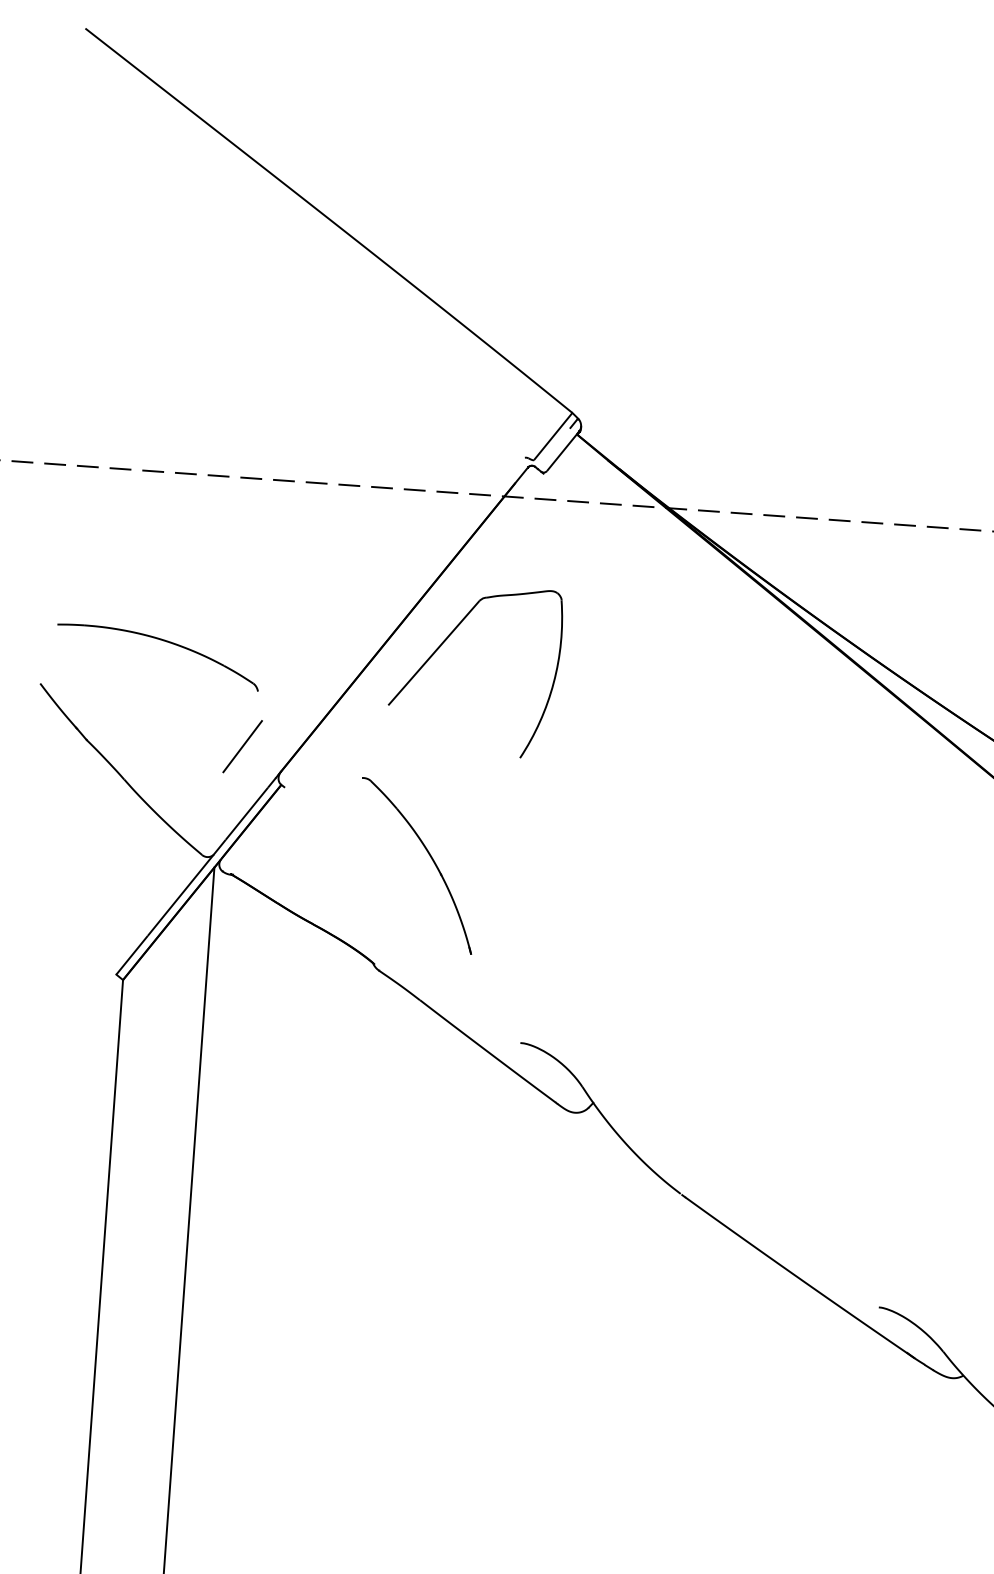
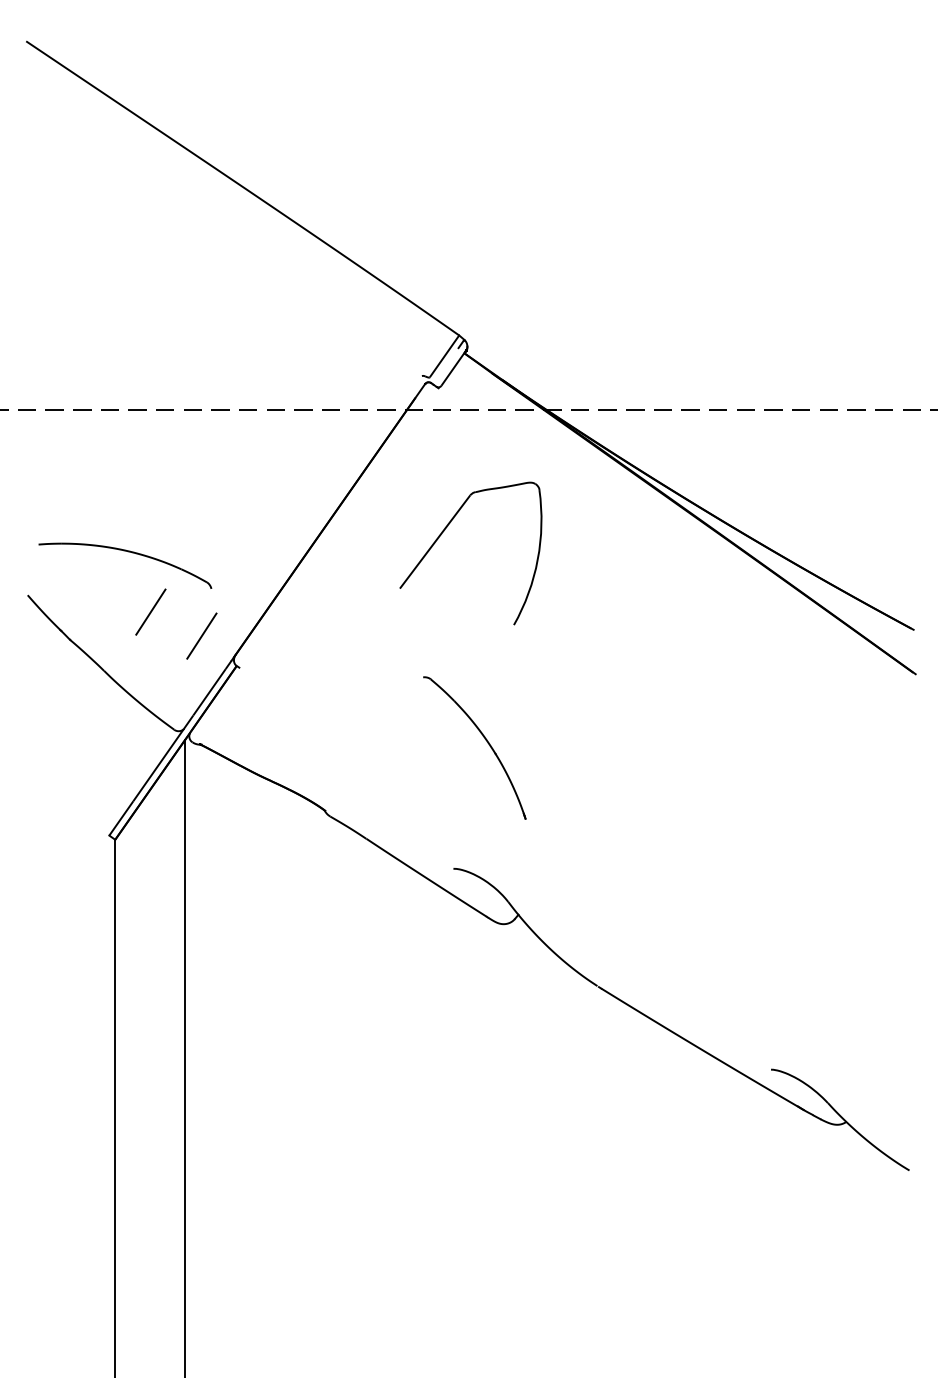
part: (445, 641) -> (444, 531), moved
line: (184, 713) -> (150, 611), added
part: (430, 857) -> (485, 740), moved

